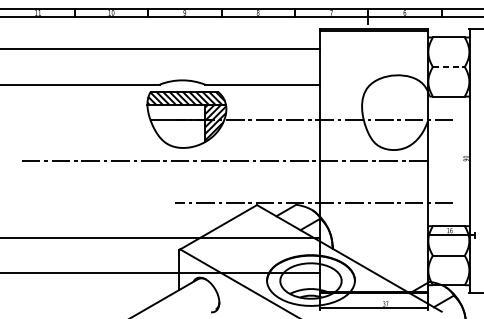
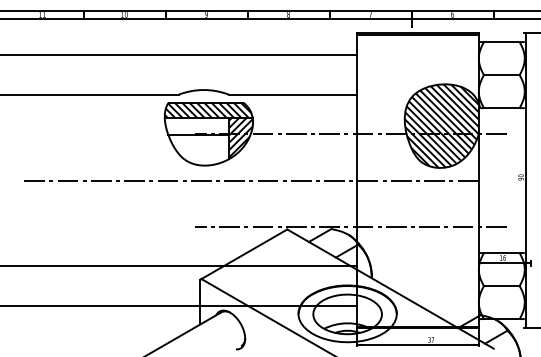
line: (448, 67) -> (501, 75), dashed -> solid
hatch: (394, 112) -> (441, 125), added

